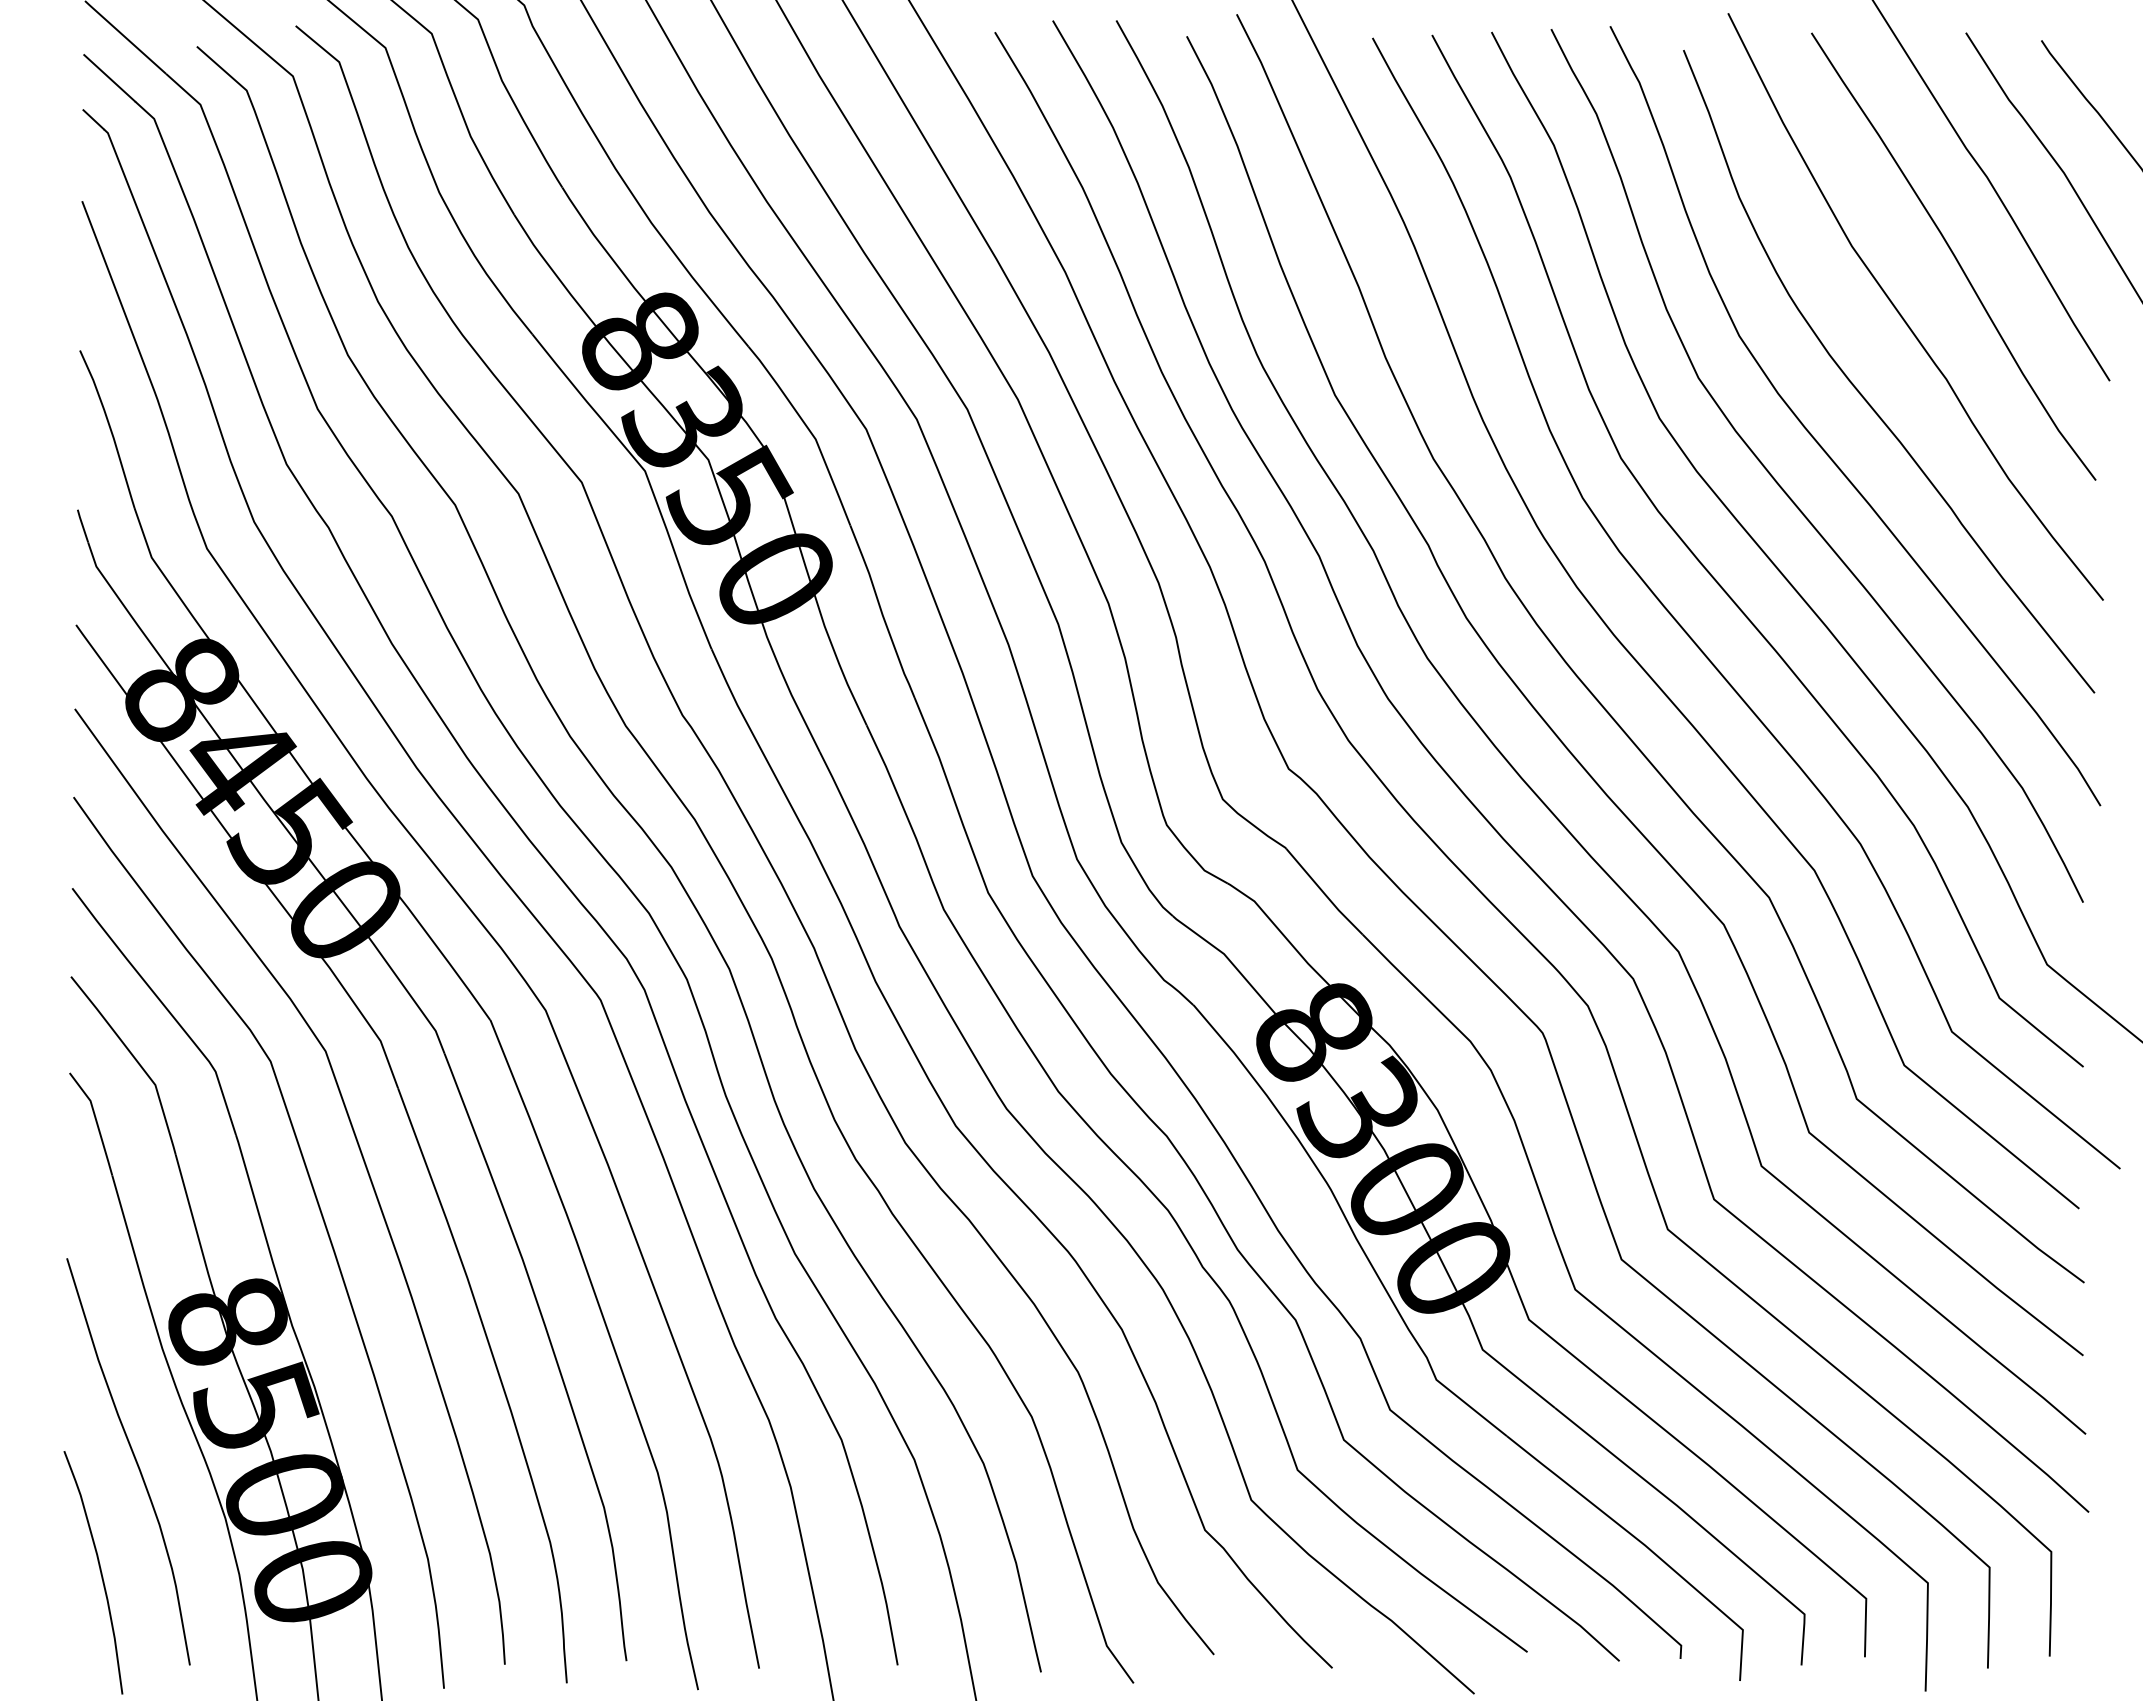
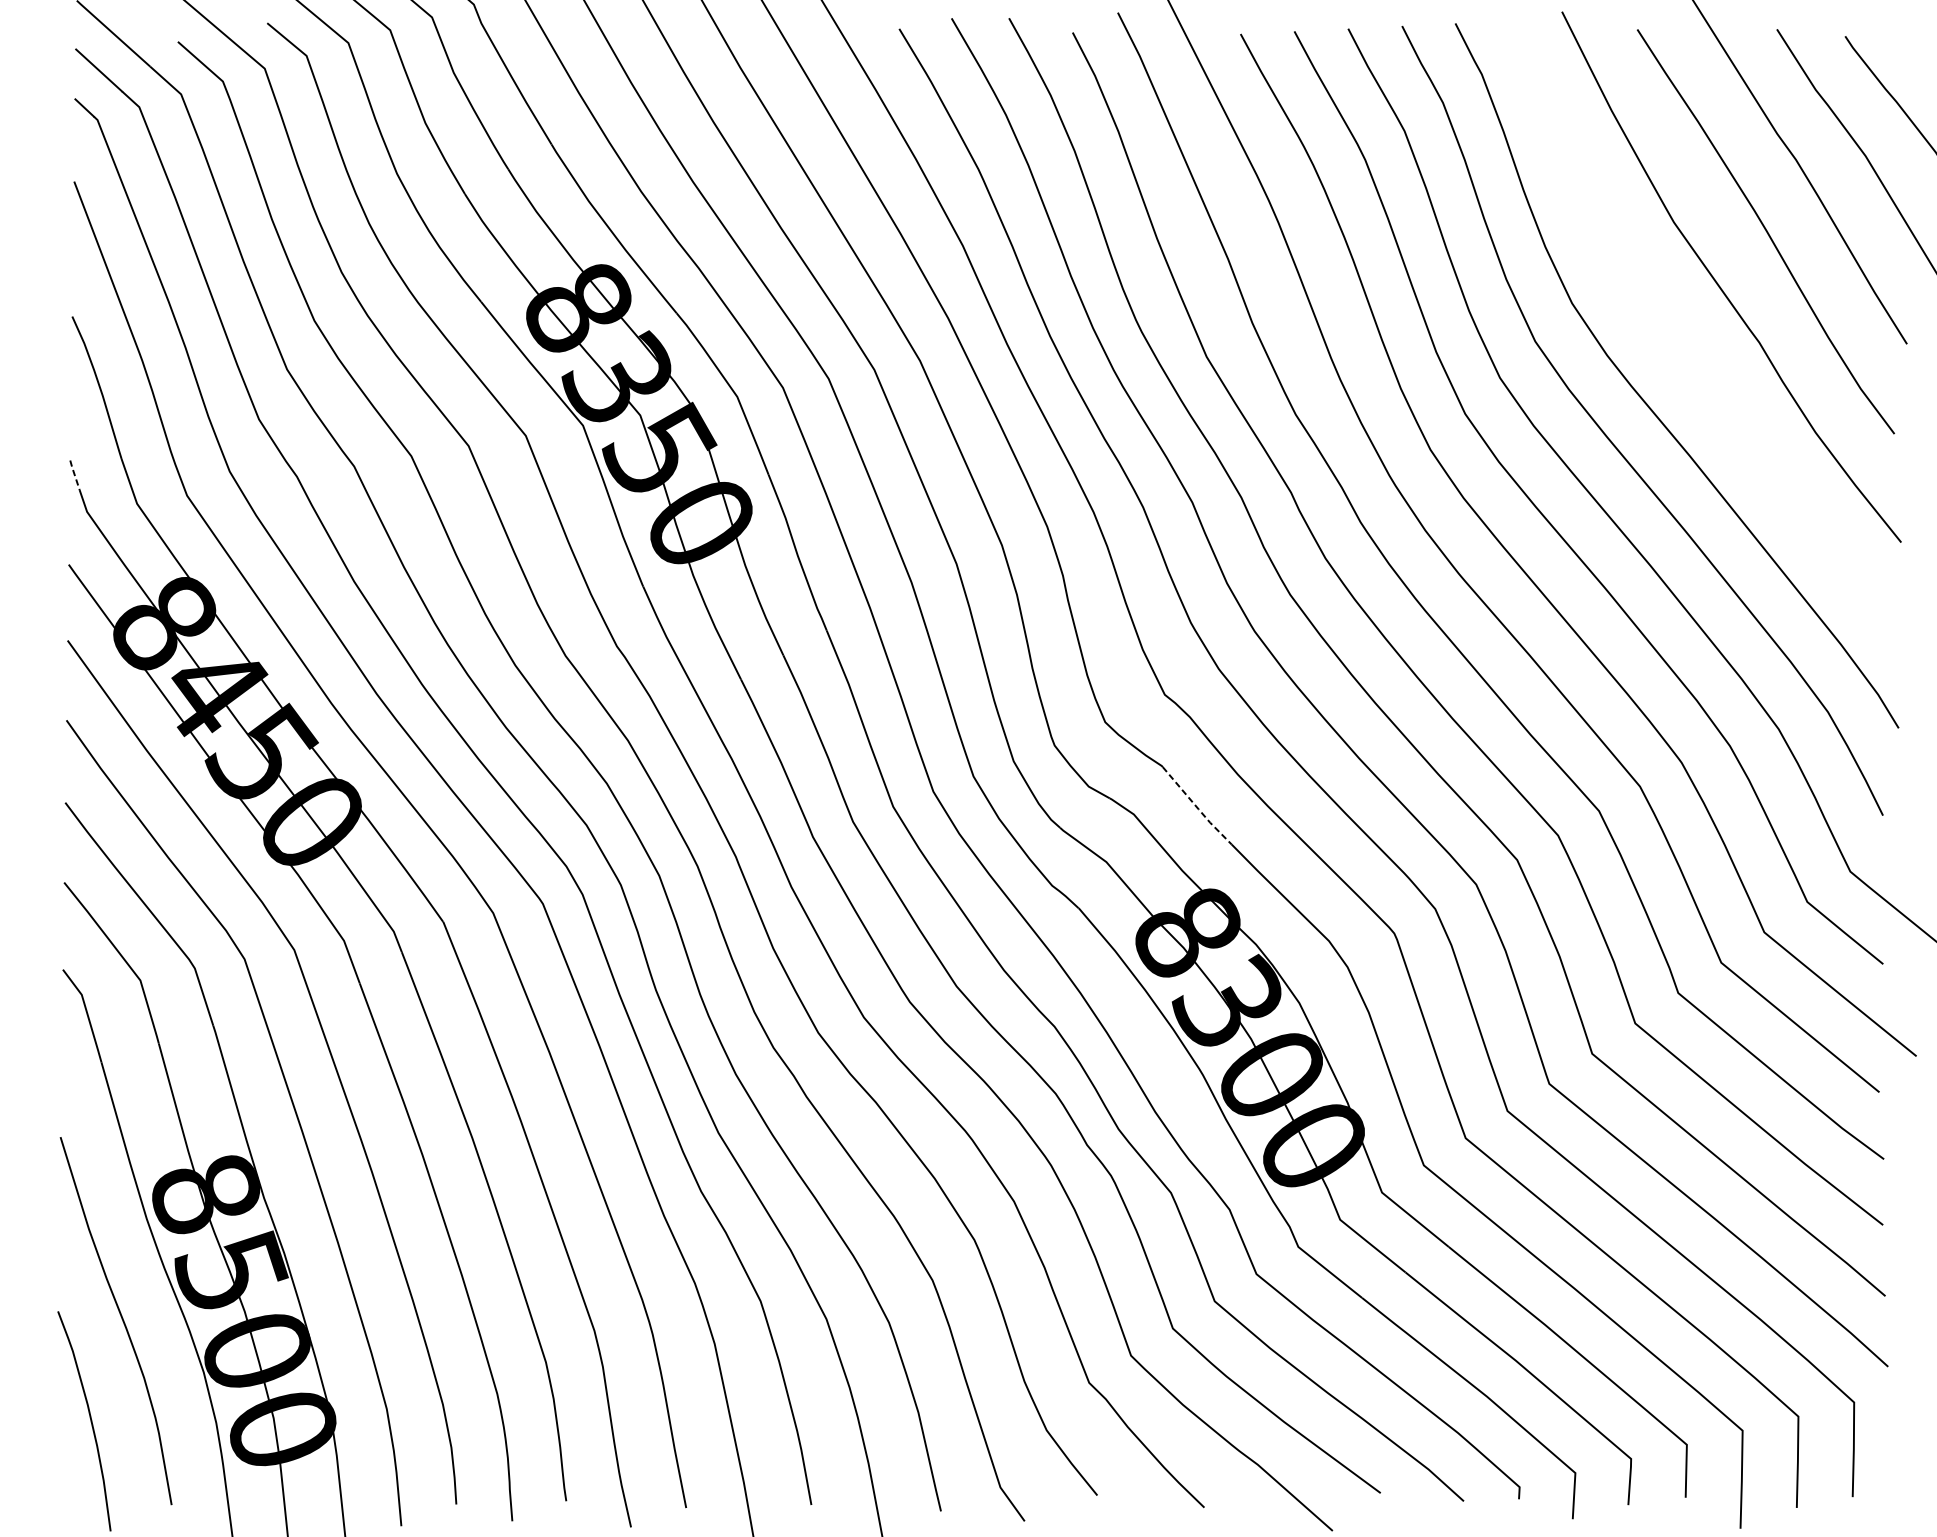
curve: (1862, 394) -> (1683, 356), removed
line: (82, 525) -> (74, 474), solid -> dashed
line: (1324, 894) -> (1197, 808), solid -> dashed

